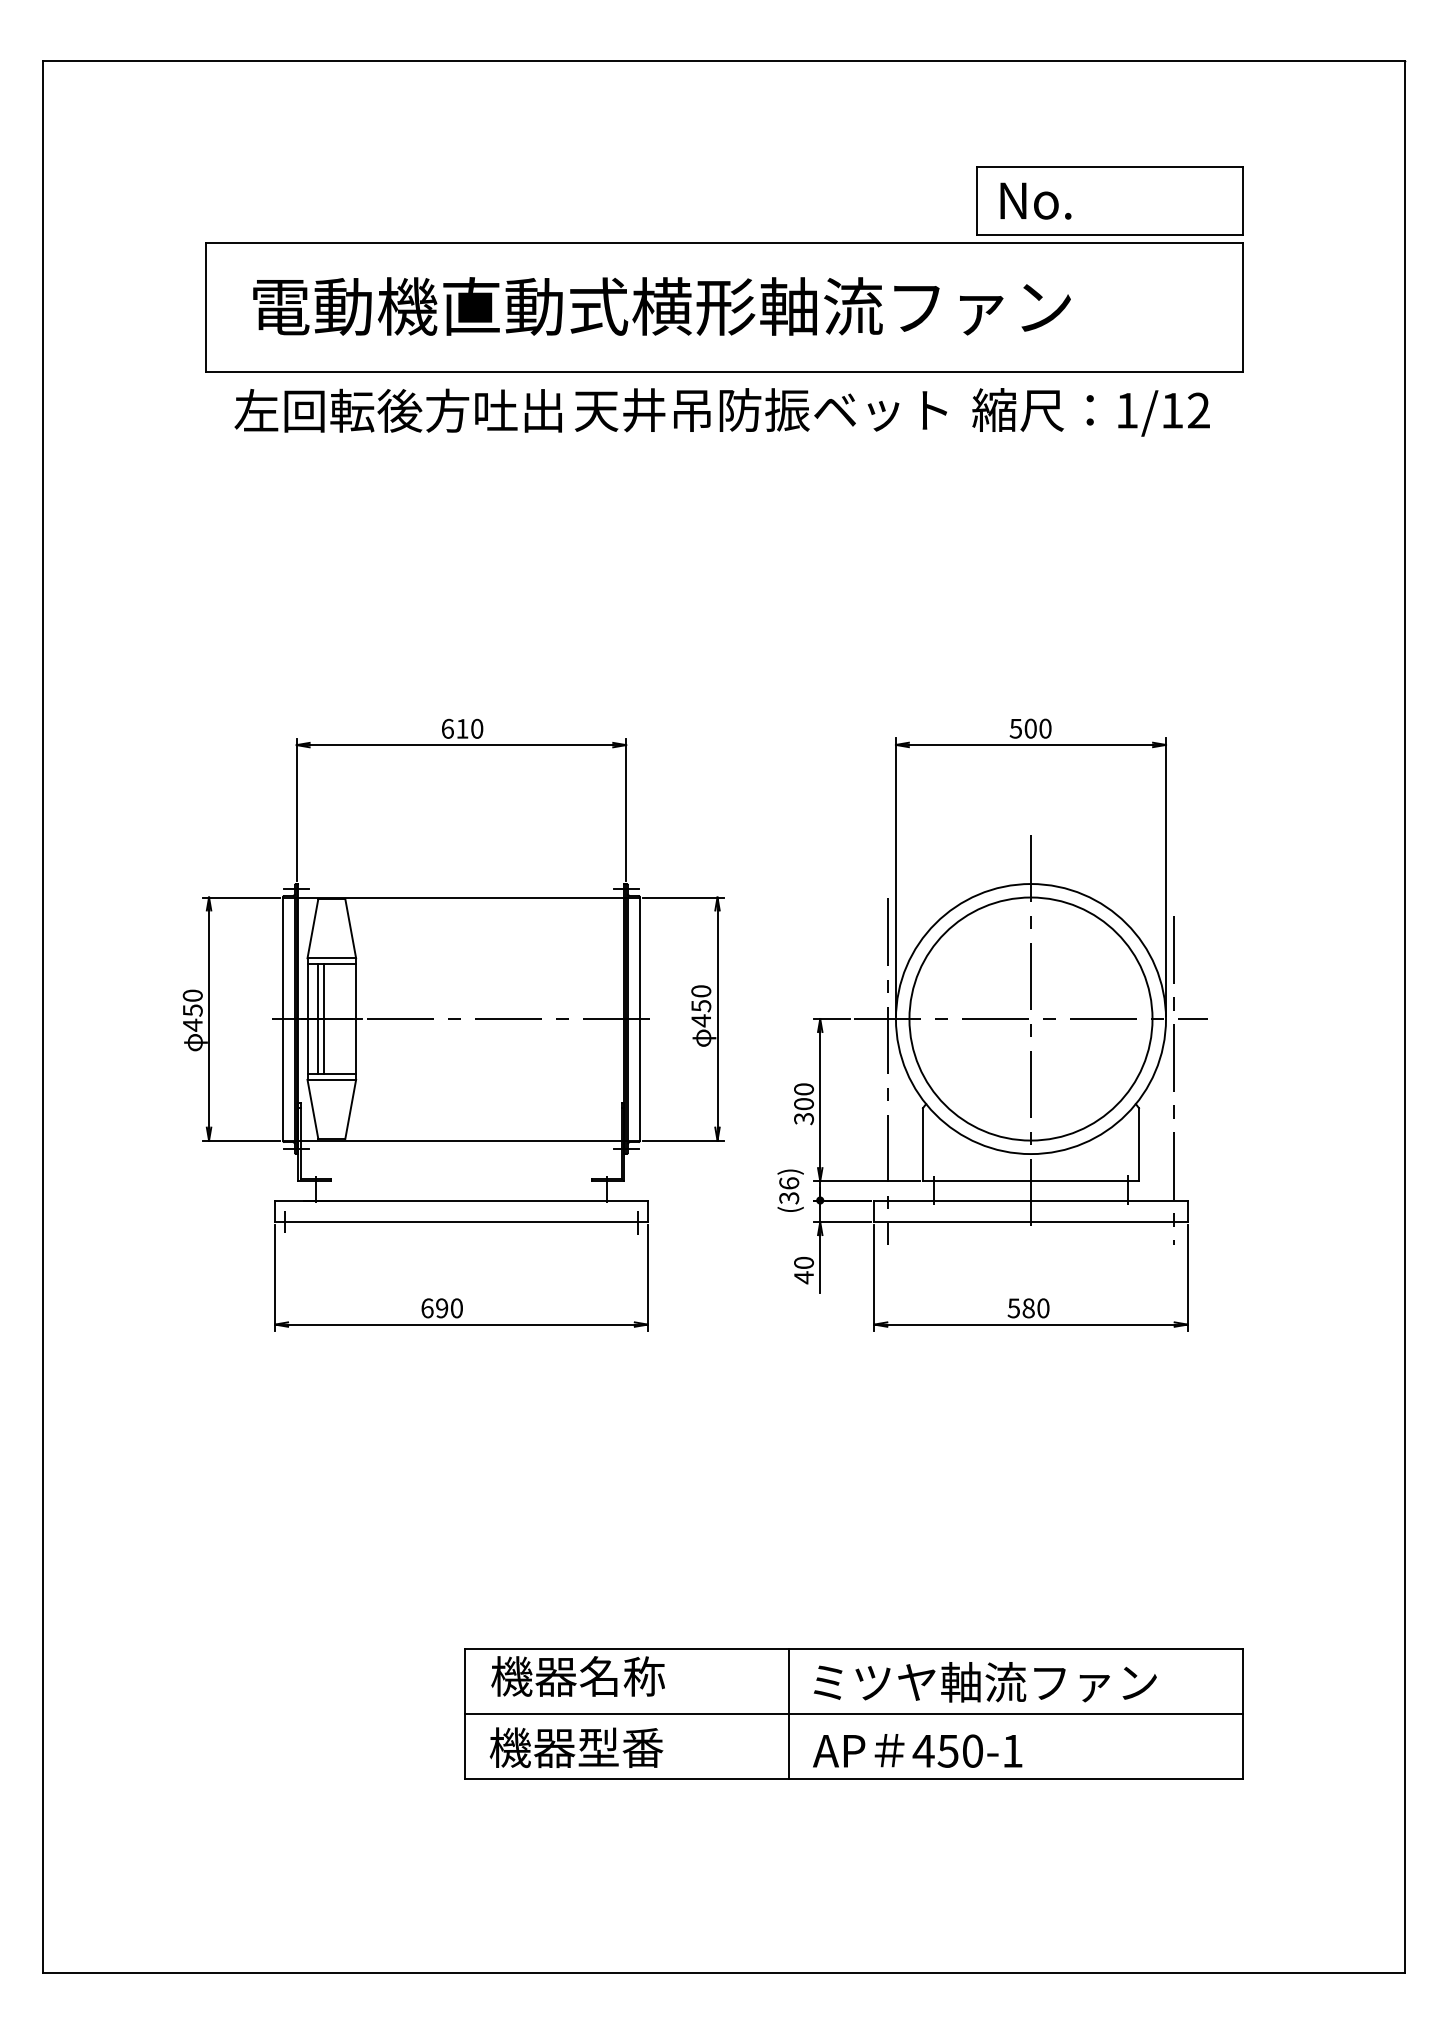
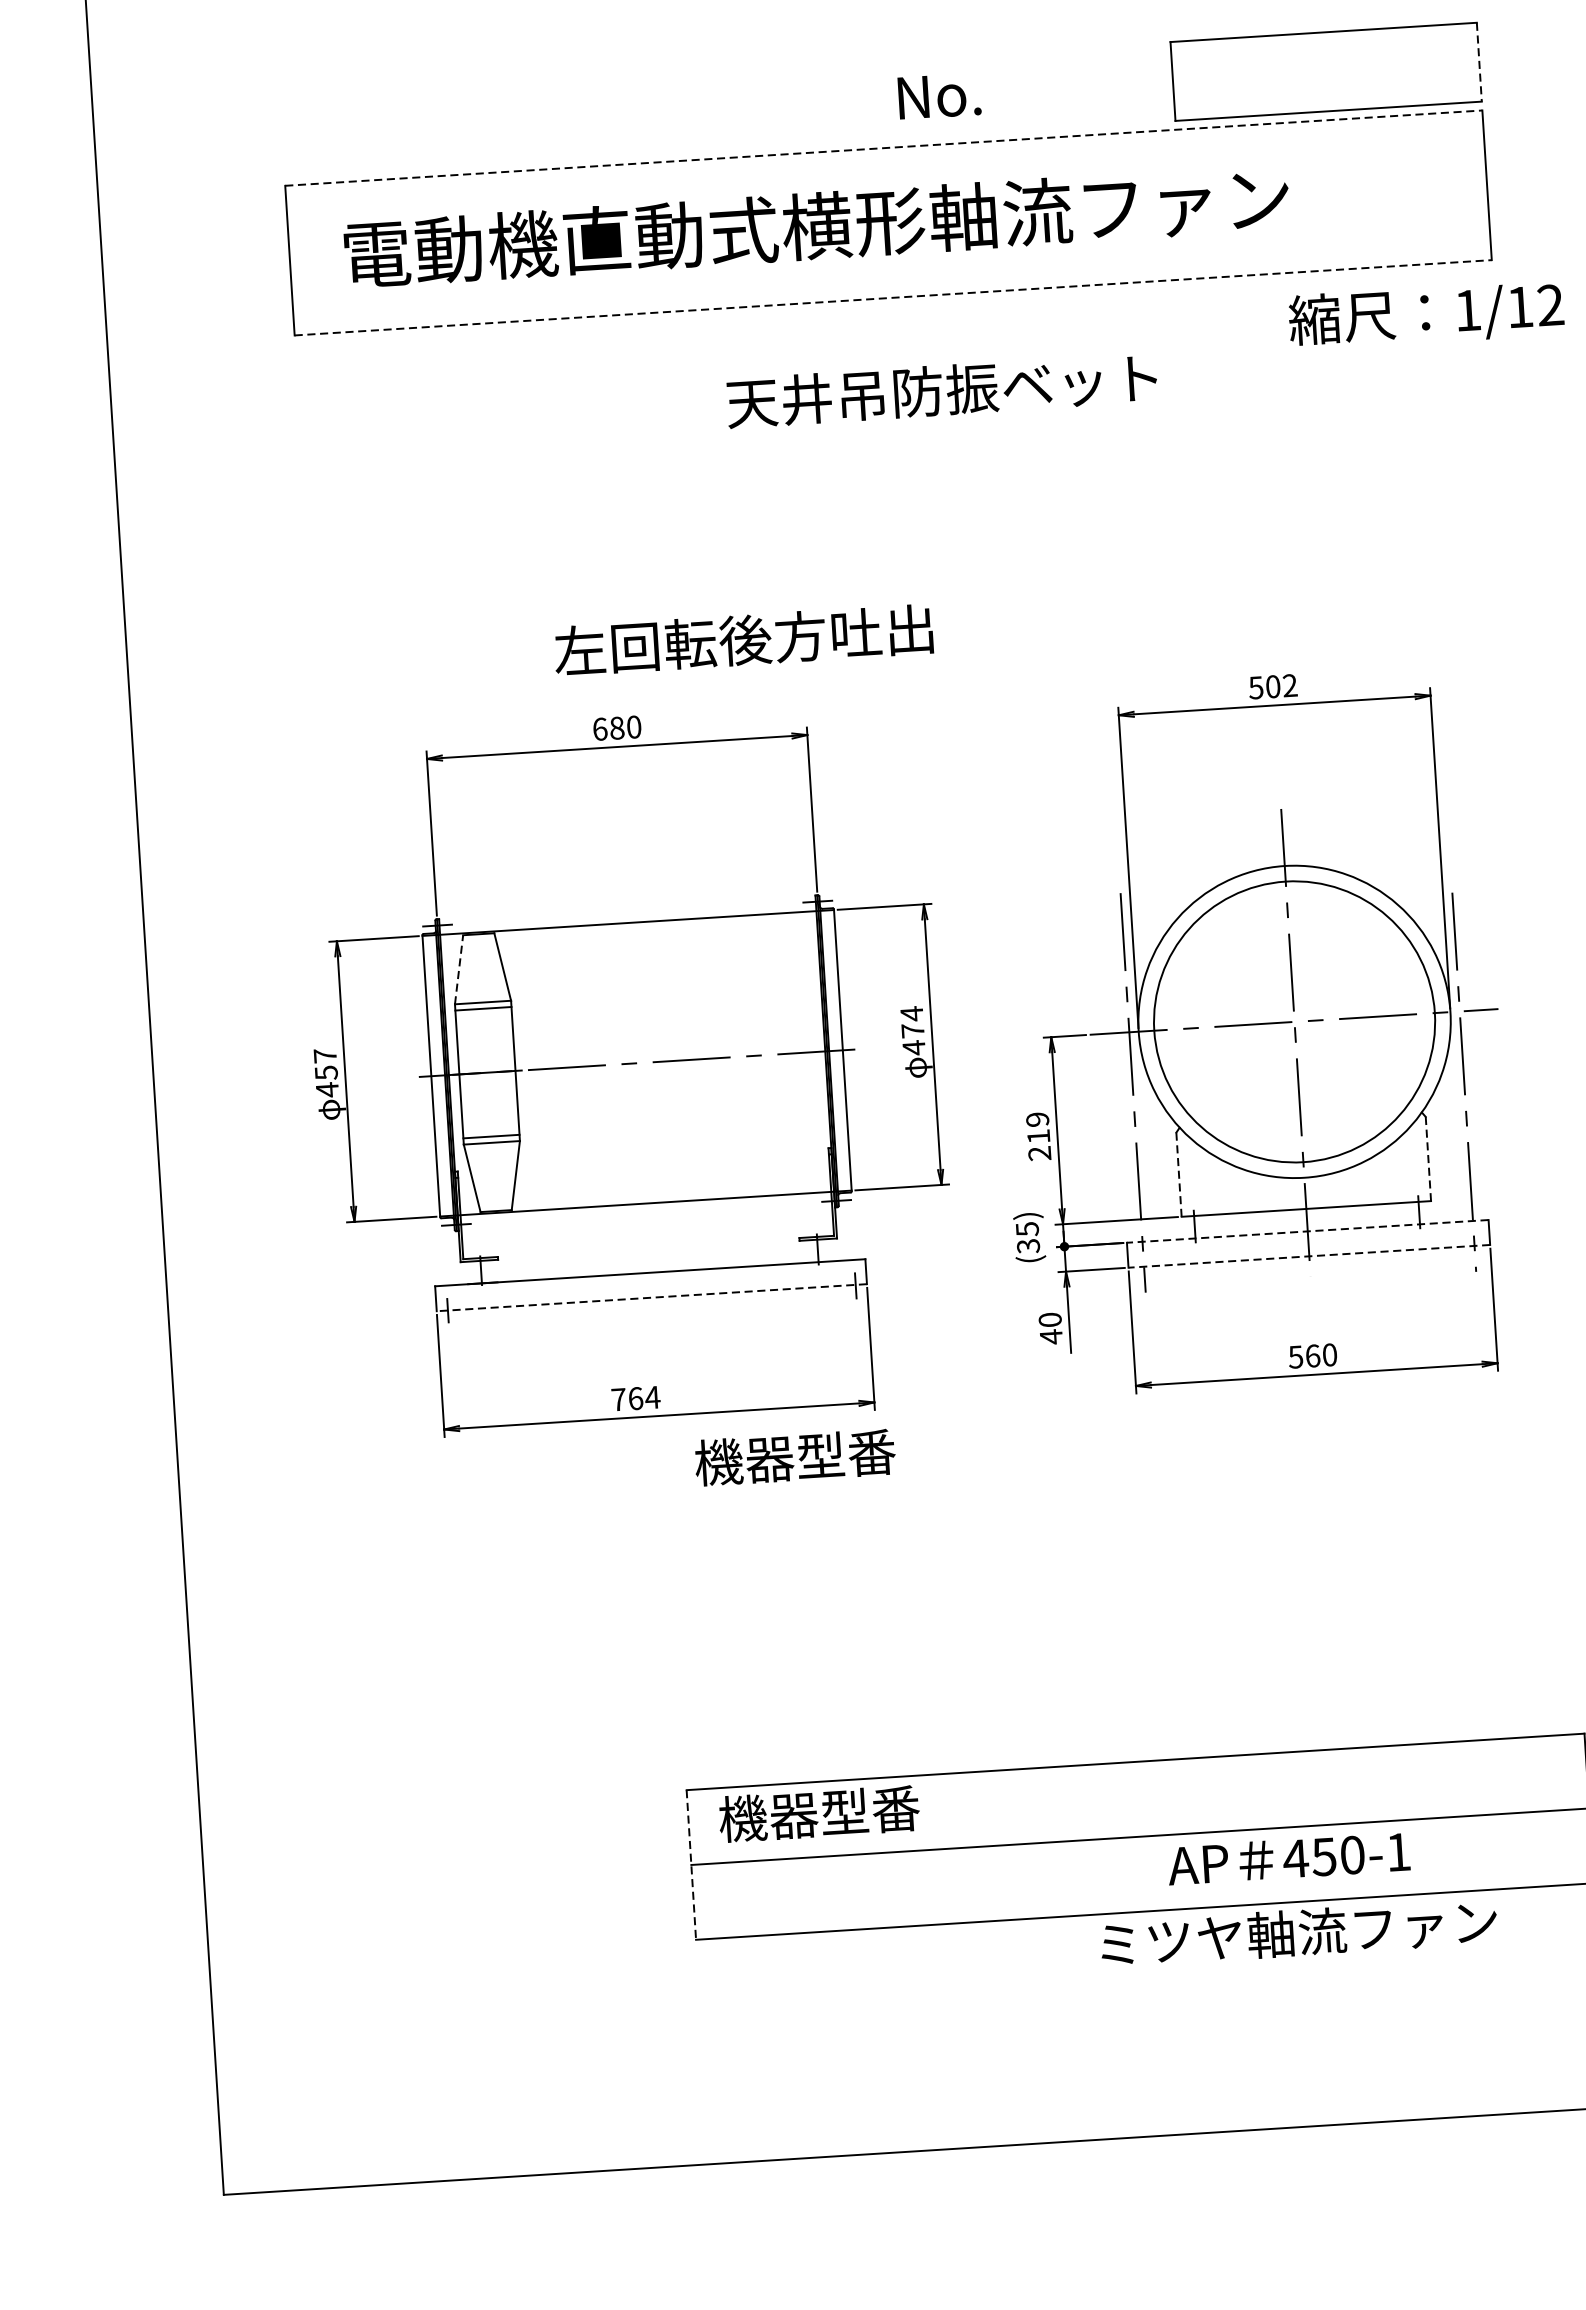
text: (1035, 200) -> (939, 95), moved
line: (1242, 201) -> (1479, 62), solid -> dashed
line: (724, 242) -> (884, 147), solid -> dashed
line: (724, 372) -> (893, 297), solid -> dashed
text: (397, 410) -> (742, 639), moved
text: (760, 410) -> (941, 390), moved
text: (1090, 412) -> (1425, 315), moved
text: (462, 728) -> (617, 727), 610 -> 680
text: (1045, 728) -> (1290, 685), 500 -> 502
line: (313, 928) -> (459, 969), solid -> dashed
text: (192, 995) -> (324, 1055), 450 -> 457
text: (701, 998) -> (912, 1022), 450 -> 474
line: (318, 1018) -> (472, 1073), removed
line: (323, 1018) -> (477, 1072), removed
text: (804, 1104) -> (1039, 1136), 300 -> 219
line: (922, 1145) -> (1178, 1175), solid -> dashed
line: (1139, 1145) -> (1429, 1159), solid -> dashed
text: (789, 1183) -> (1027, 1229), (36) -> (35)
line: (1030, 1200) -> (1307, 1231), solid -> dashed
line: (460, 1222) -> (650, 1298), solid -> dashed
line: (1030, 1222) -> (1308, 1256), solid -> dashed
text: (442, 1308) -> (636, 1398), 690 -> 764
text: (1028, 1308) -> (1312, 1356), 580 -> 560
text: (621, 1676) -> (869, 1810), 機器名称 -> 機器型番
text: (984, 1682) -> (1298, 1933), moved
line: (464, 1713) -> (691, 1864), solid -> dashed
line: (788, 1713) -> (1065, 1841), removed
text: (576, 1747) -> (795, 1457), moved
text: (917, 1750) -> (1288, 1858), moved

